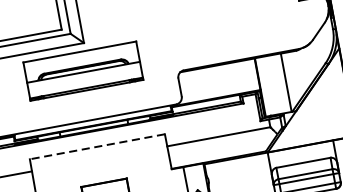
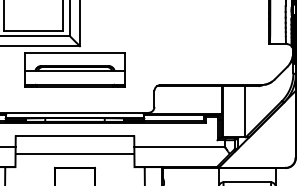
line: (96, 147) -> (74, 136), dashed -> solid
line: (100, 167) -> (74, 154), added

